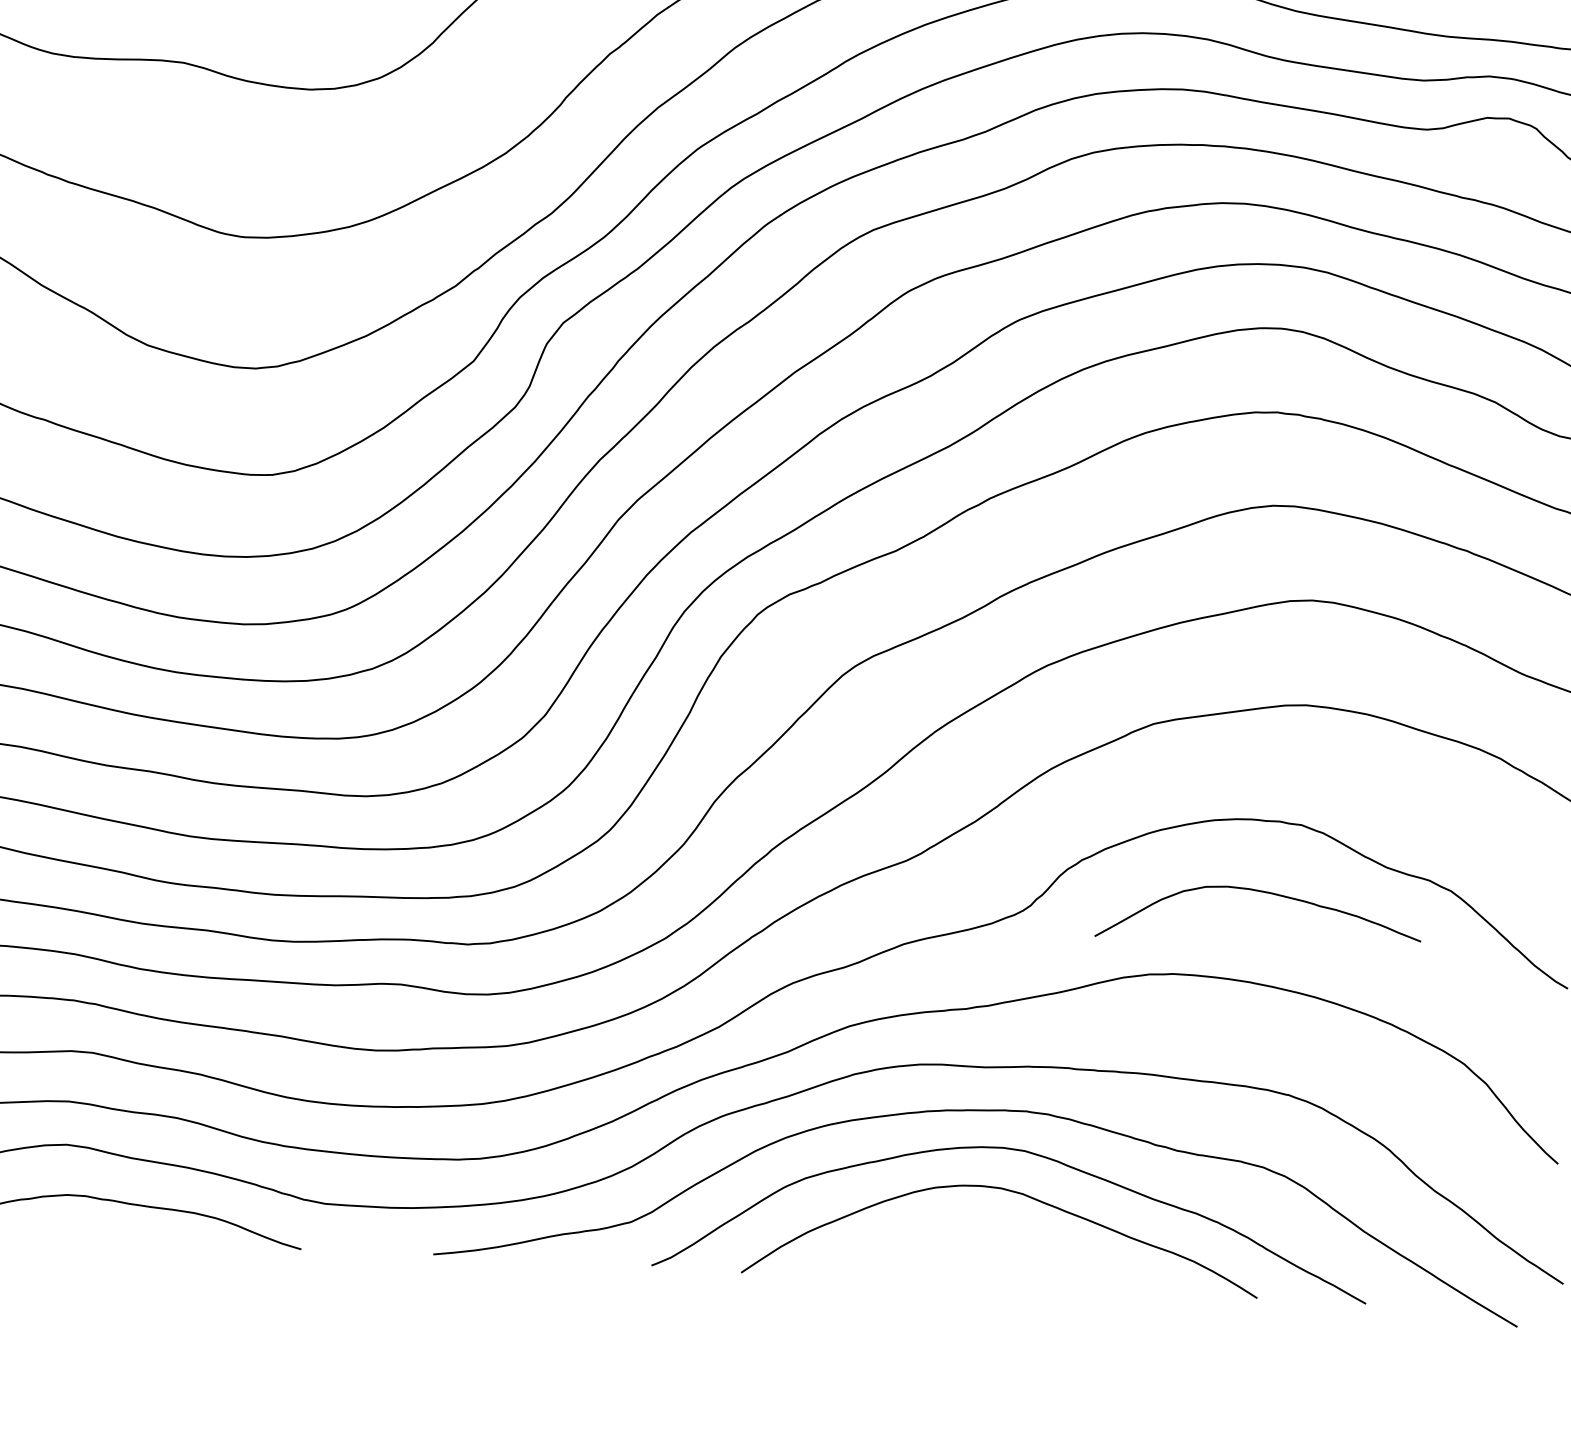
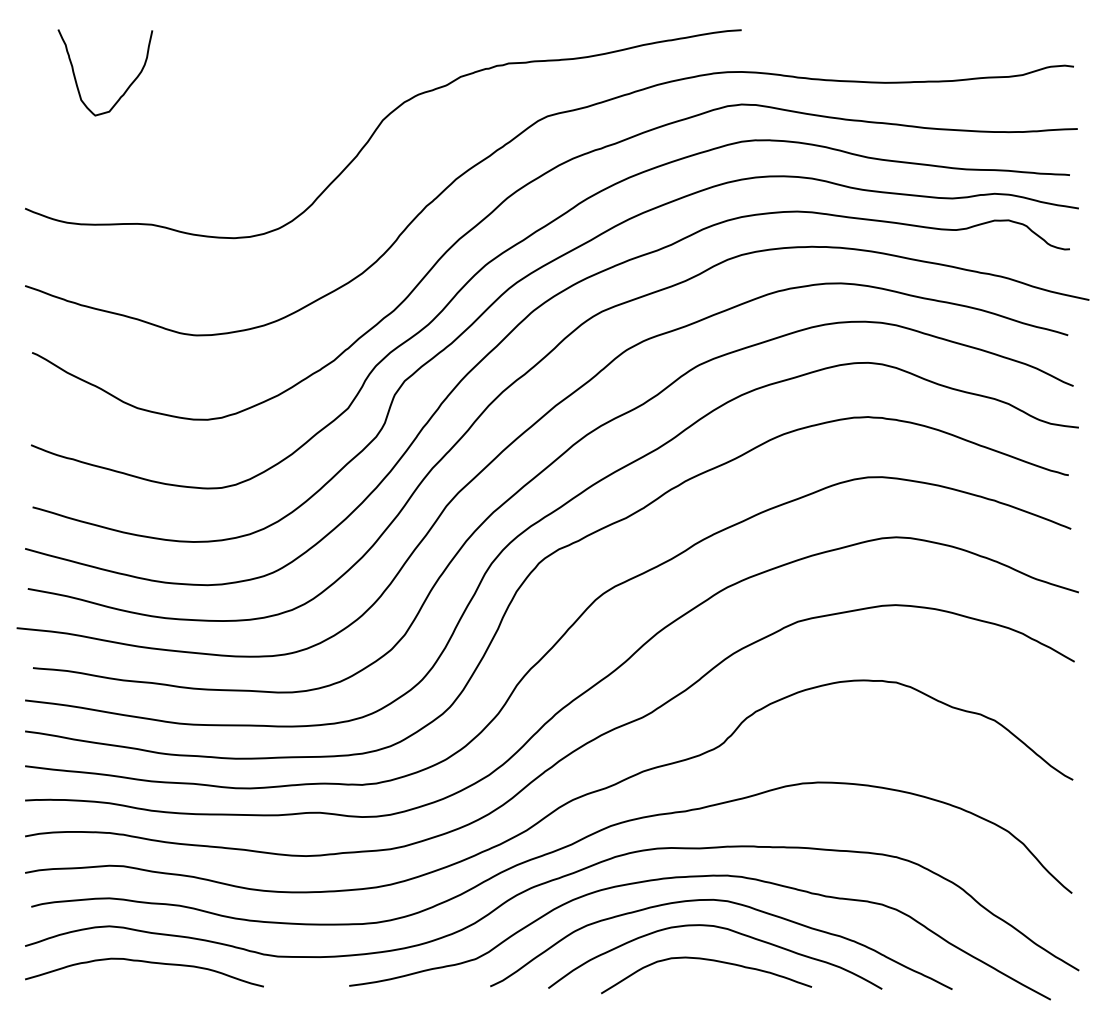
curve: (1259, 892) -> (706, 960), moved

